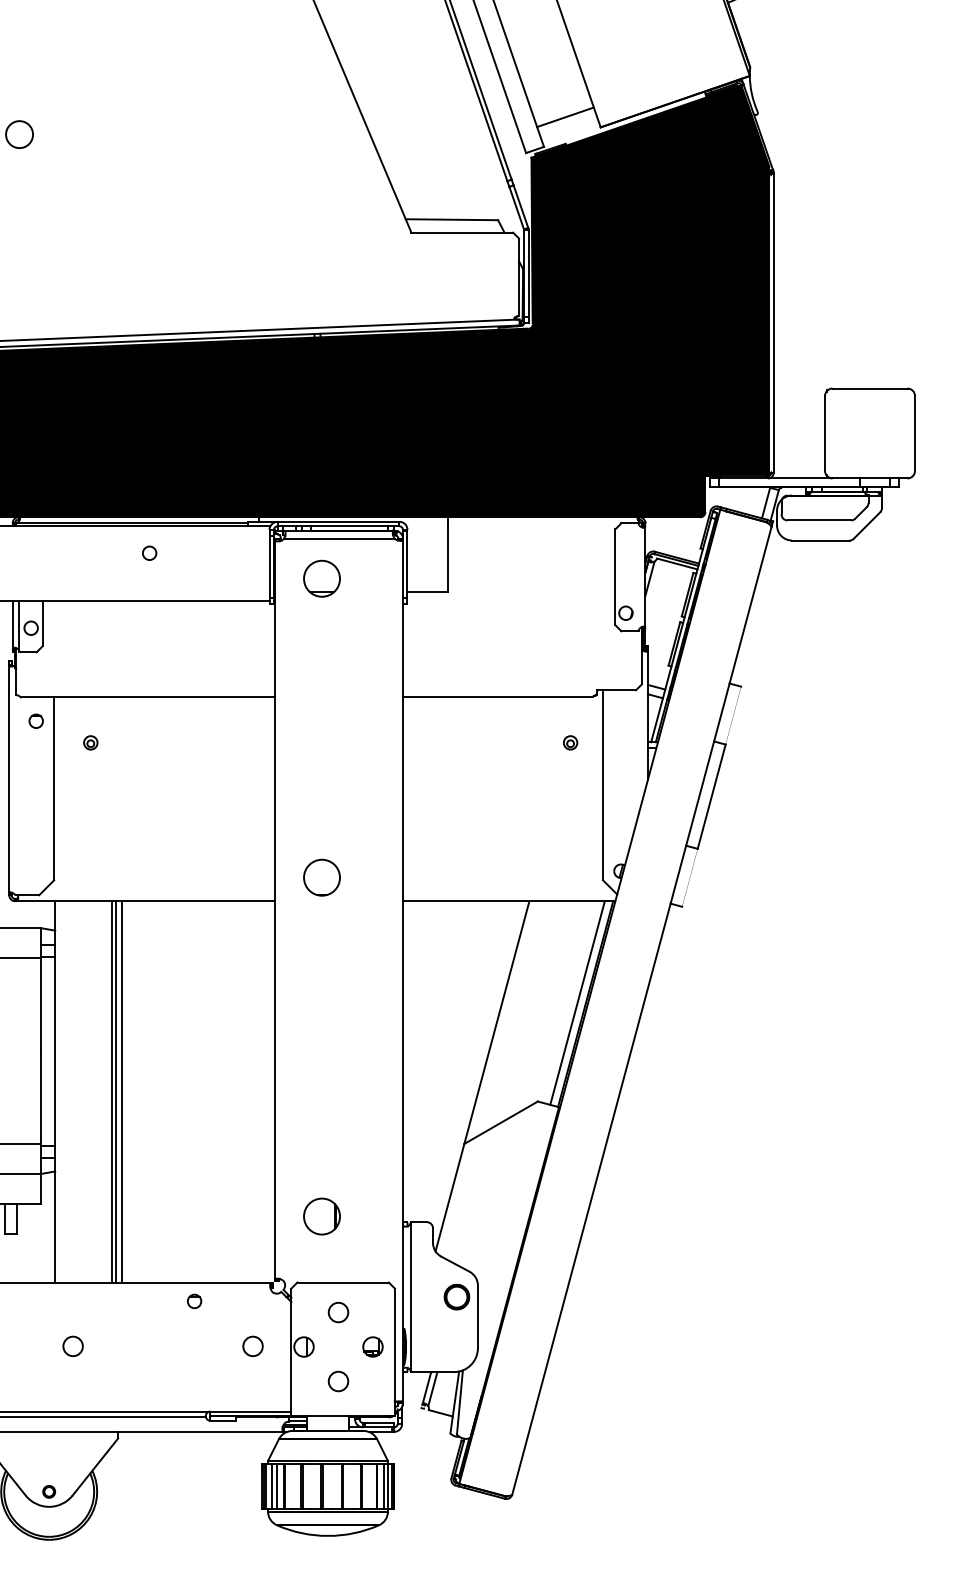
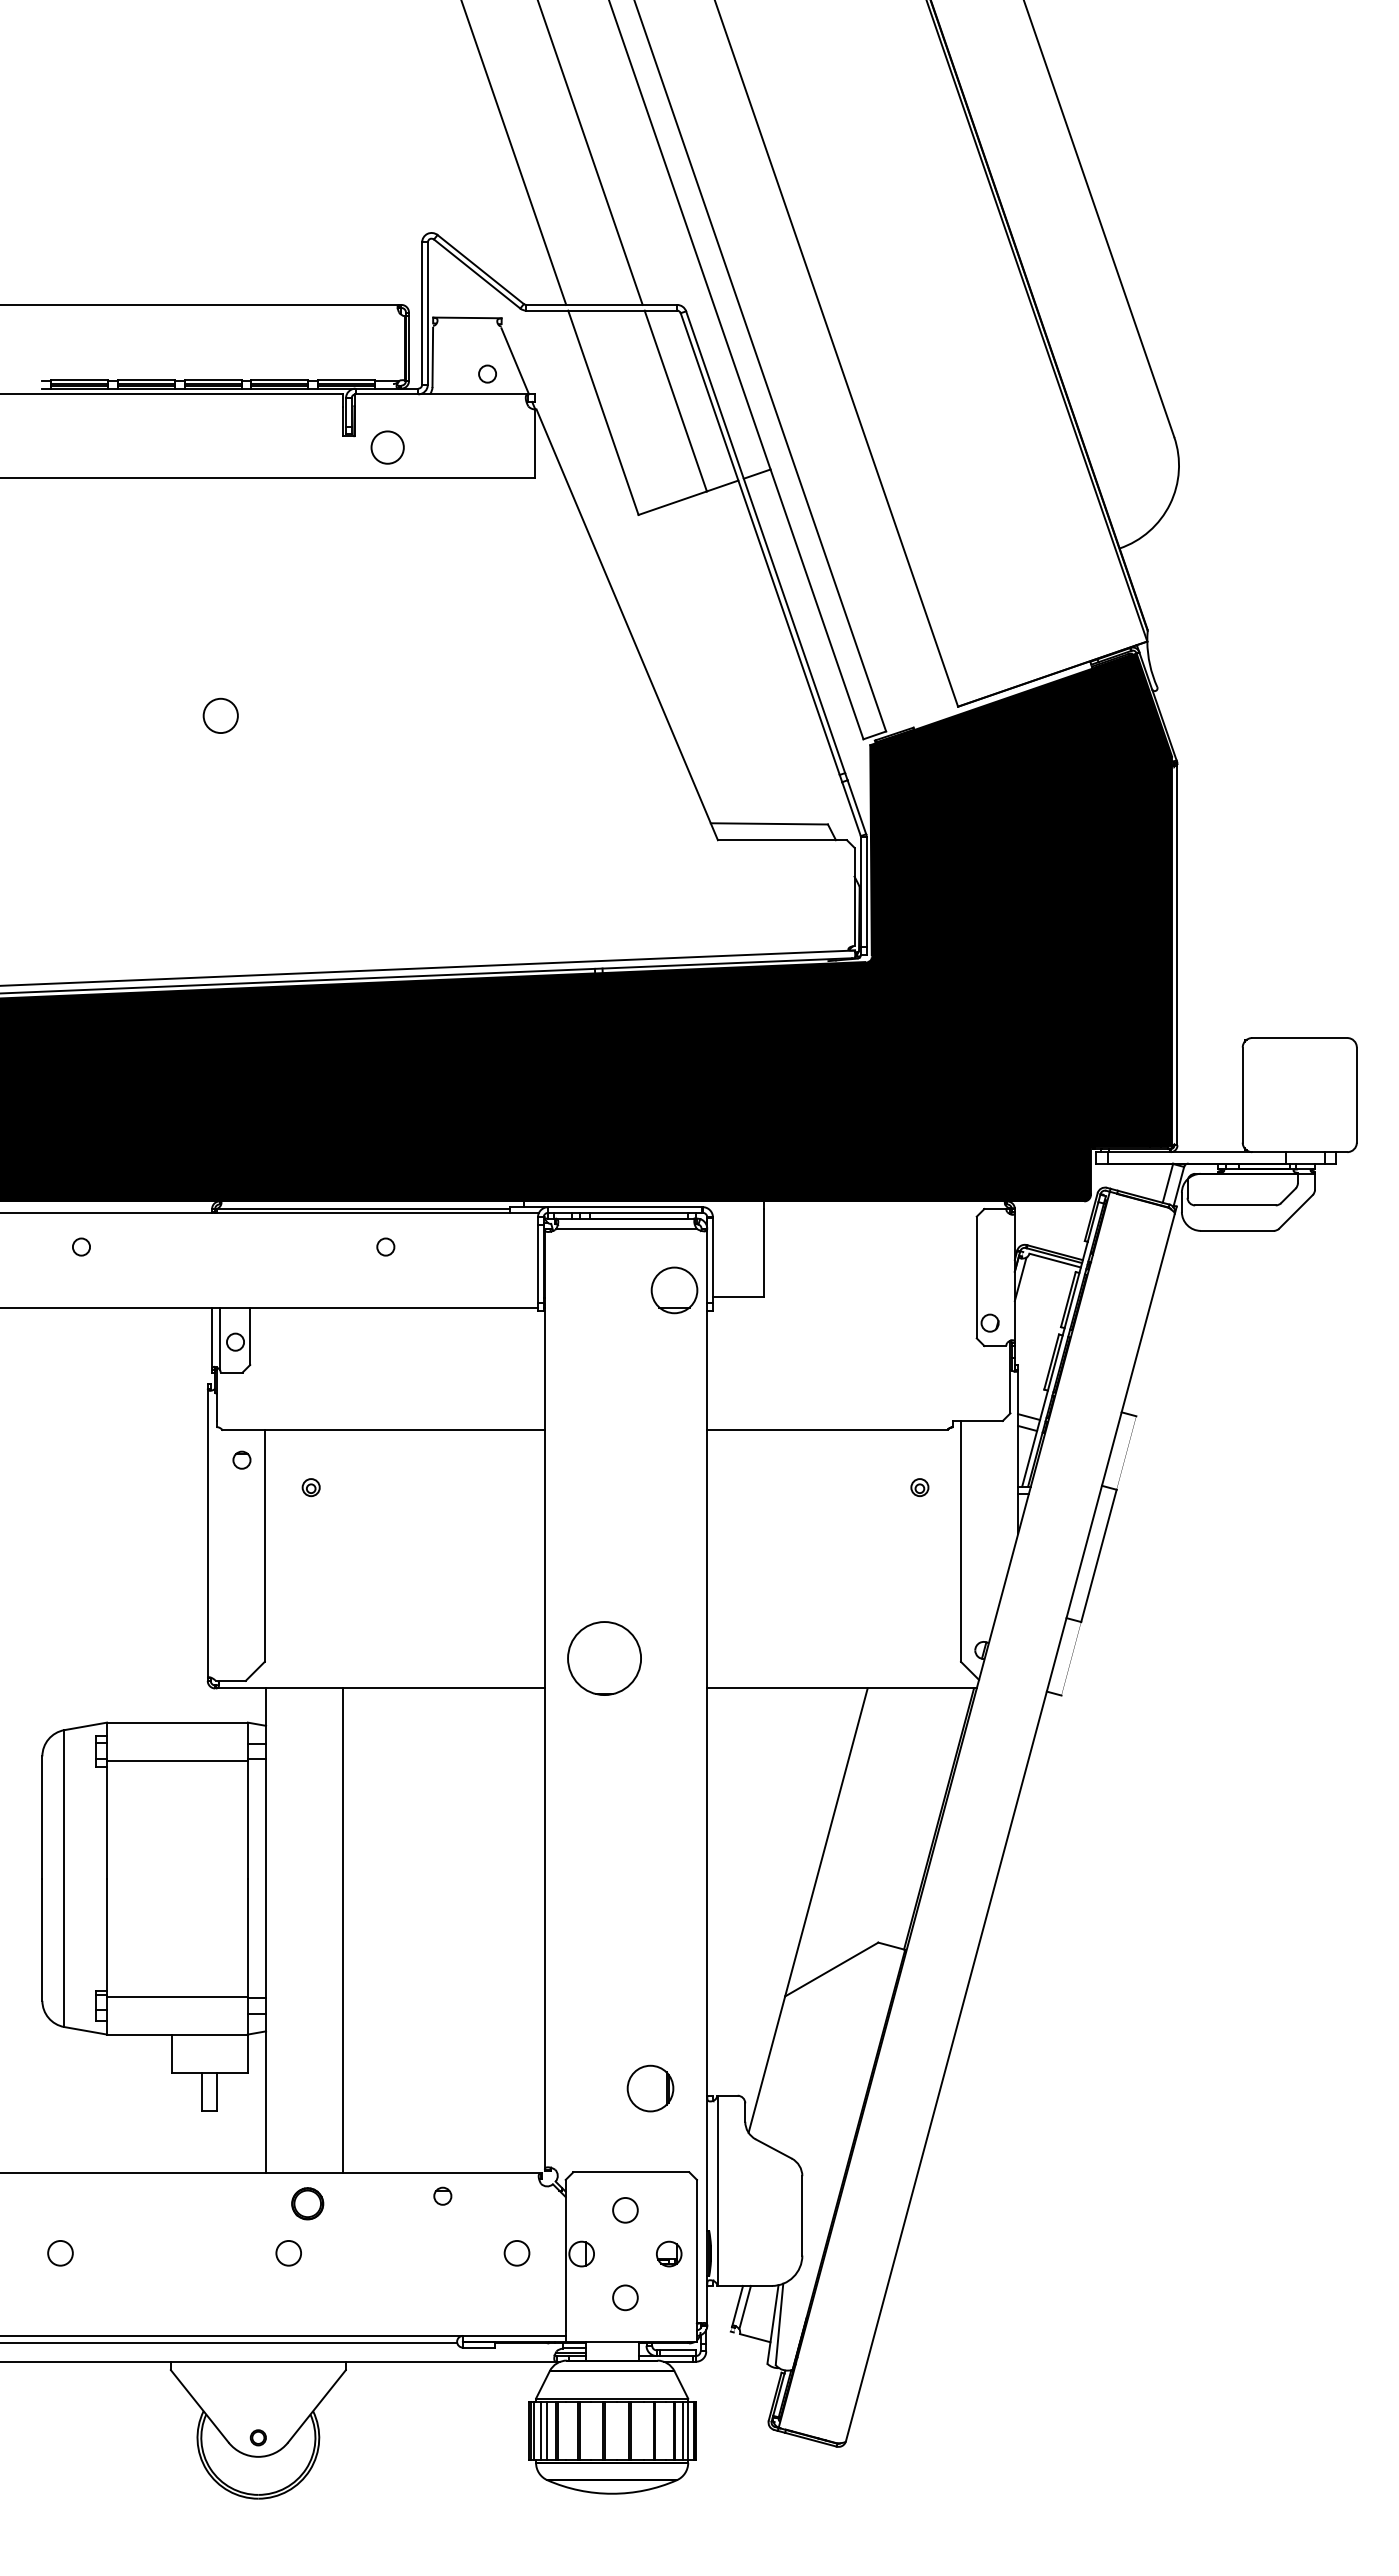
line: (565, 116) -> (913, 693), removed
part: (321, 578) -> (674, 1290), moved
part: (321, 877) -> (604, 1658), size x1.6
line: (577, 1002) -> (928, 1817), removed
line: (112, 1091) -> (338, 1930), removed
line: (121, 1091) -> (350, 1930), removed
part: (321, 1216) -> (650, 2088), moved
part: (456, 1296) -> (307, 2203), moved

